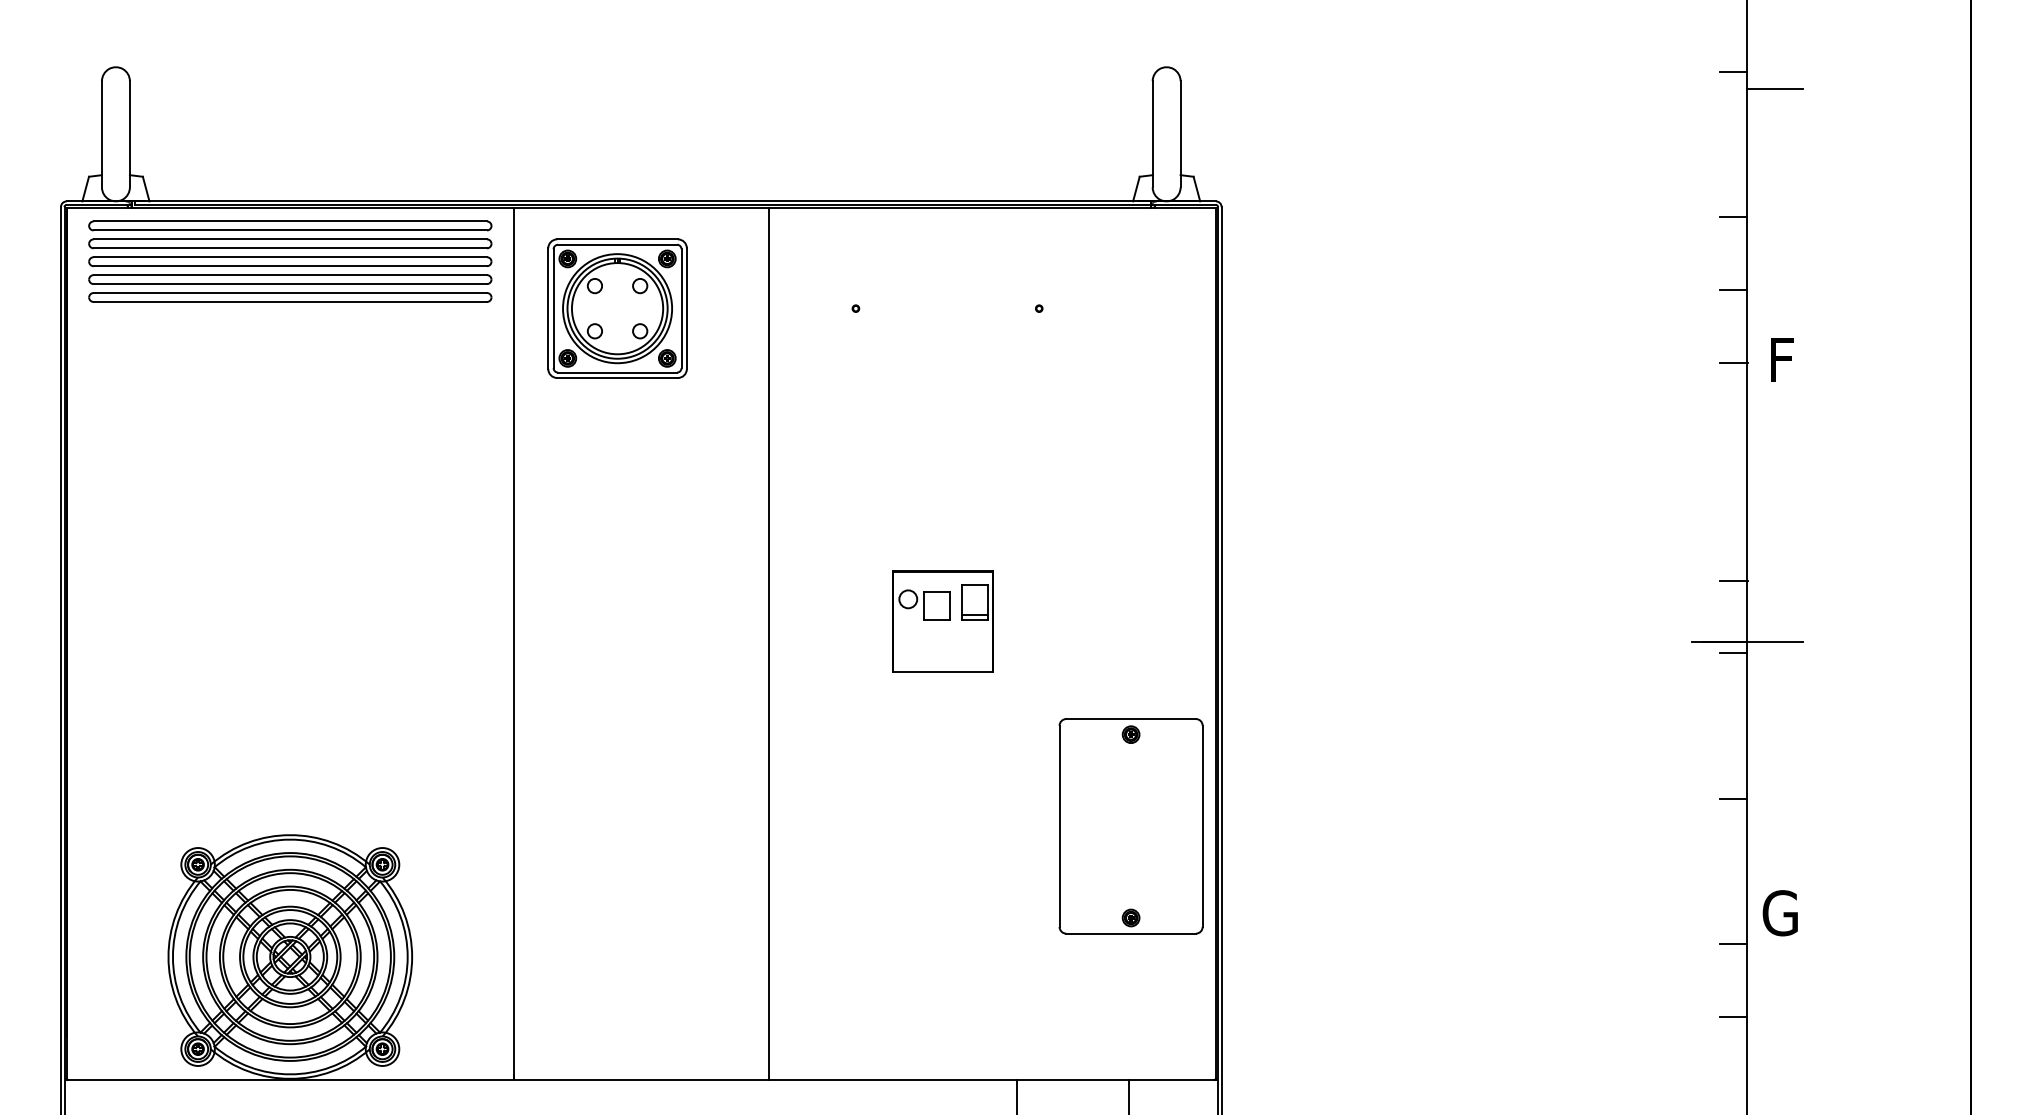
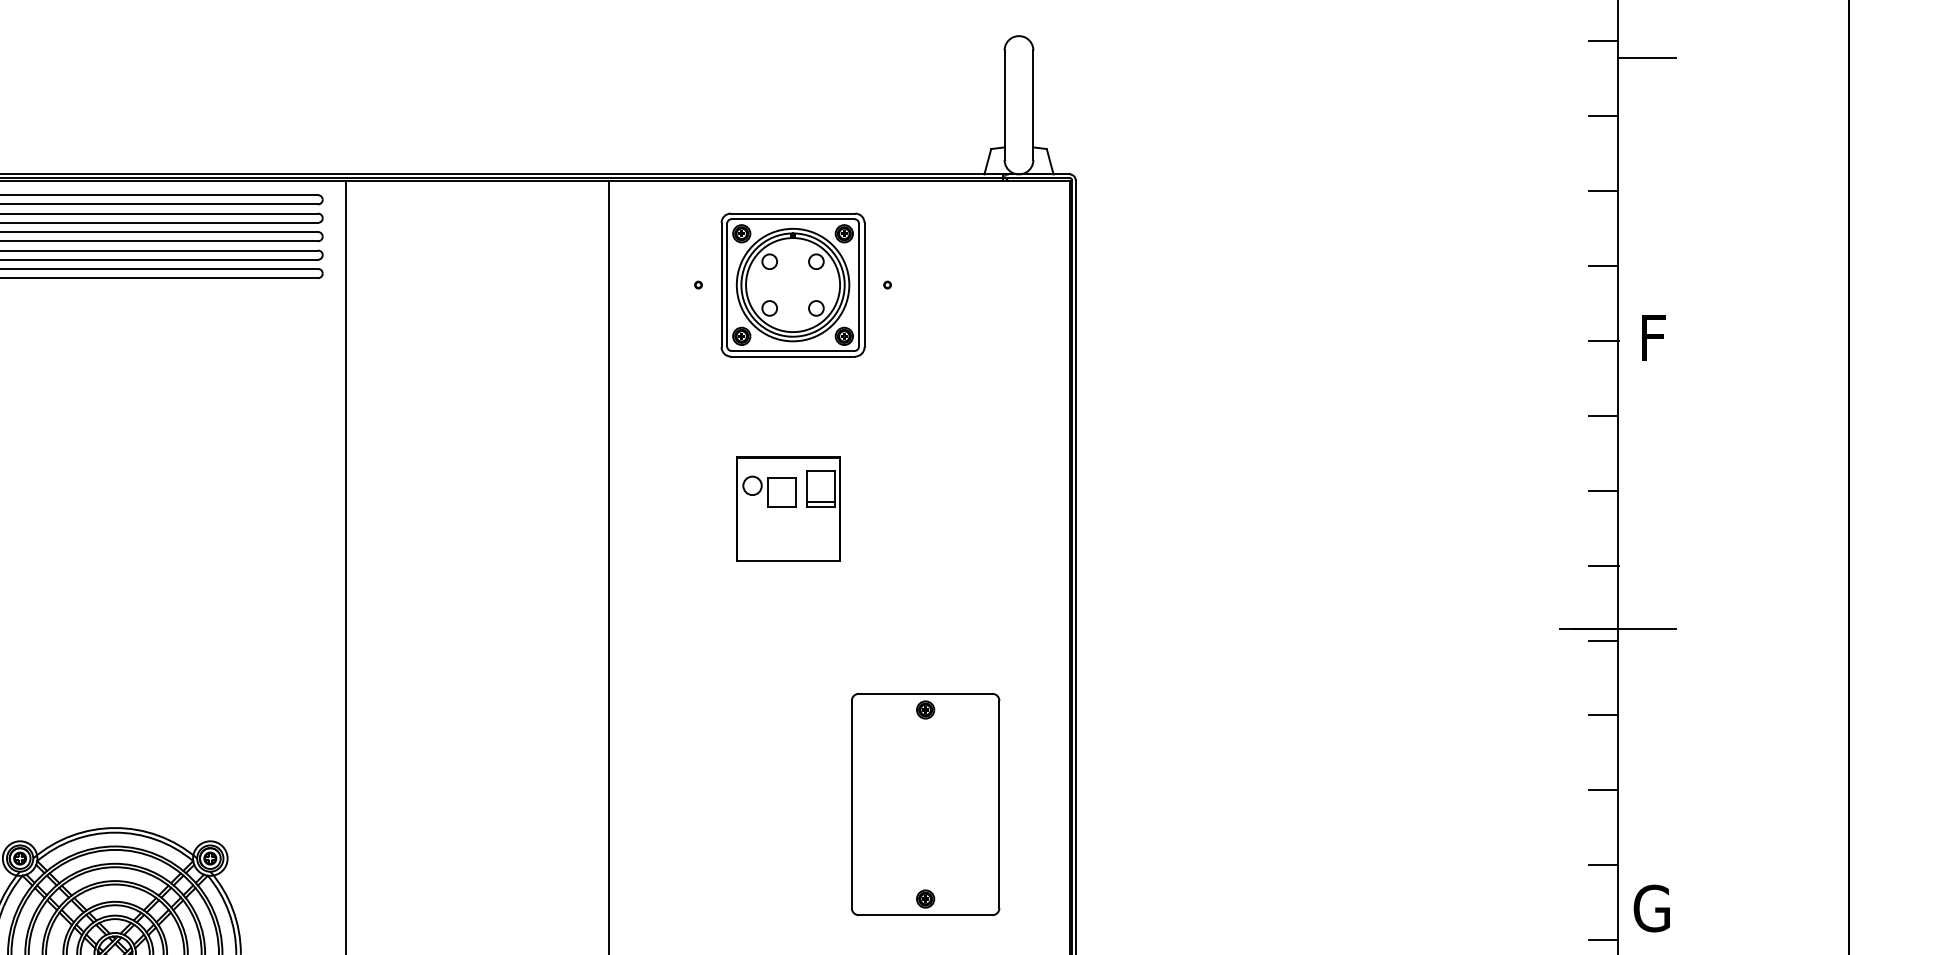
line: (1733, 144) -> (1603, 115), added
part: (617, 308) -> (792, 284), moved
line: (1733, 435) -> (1603, 415), added
line: (1733, 508) -> (1603, 491), added
part: (942, 621) -> (787, 508), moved
line: (1733, 726) -> (1603, 715), added
part: (1130, 826) -> (924, 804), moved
line: (1733, 871) -> (1603, 865), added

